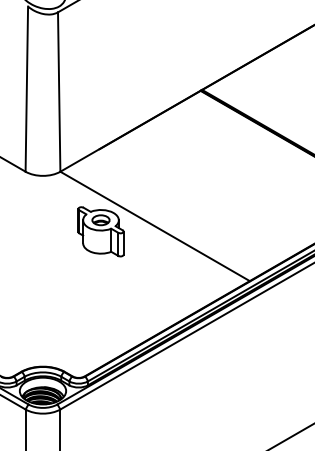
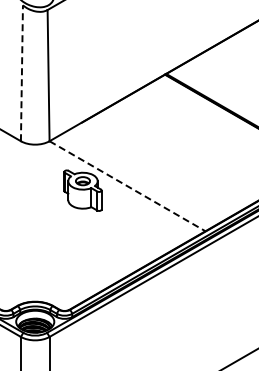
line: (26, 89) -> (21, 73), solid -> dashed
line: (155, 226) -> (127, 186), solid -> dashed

